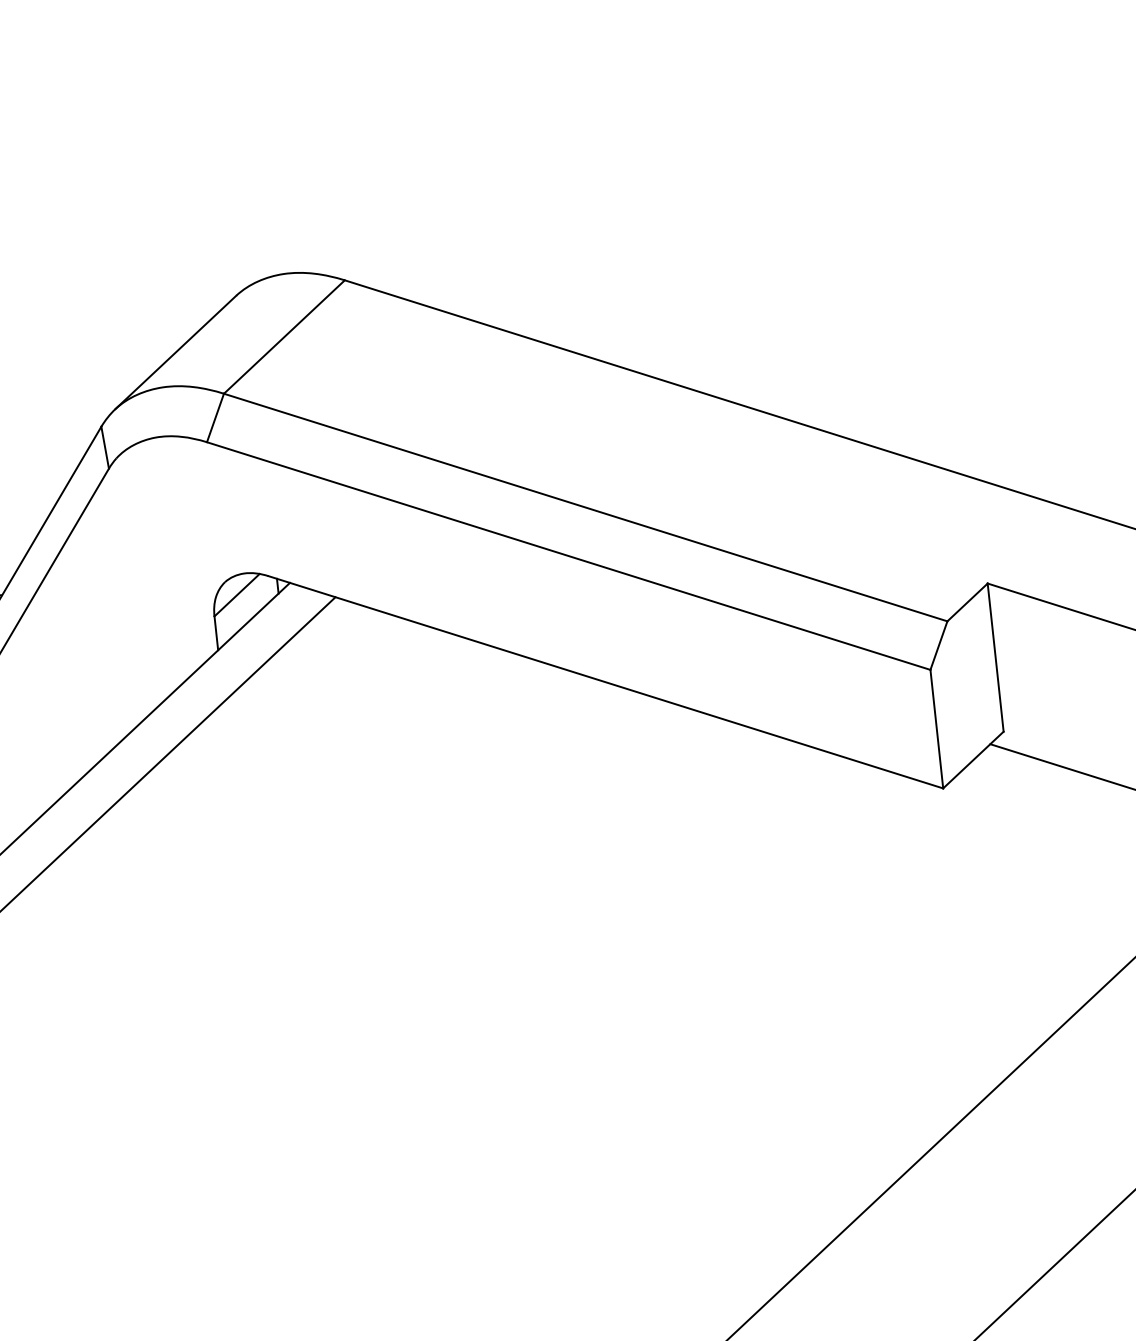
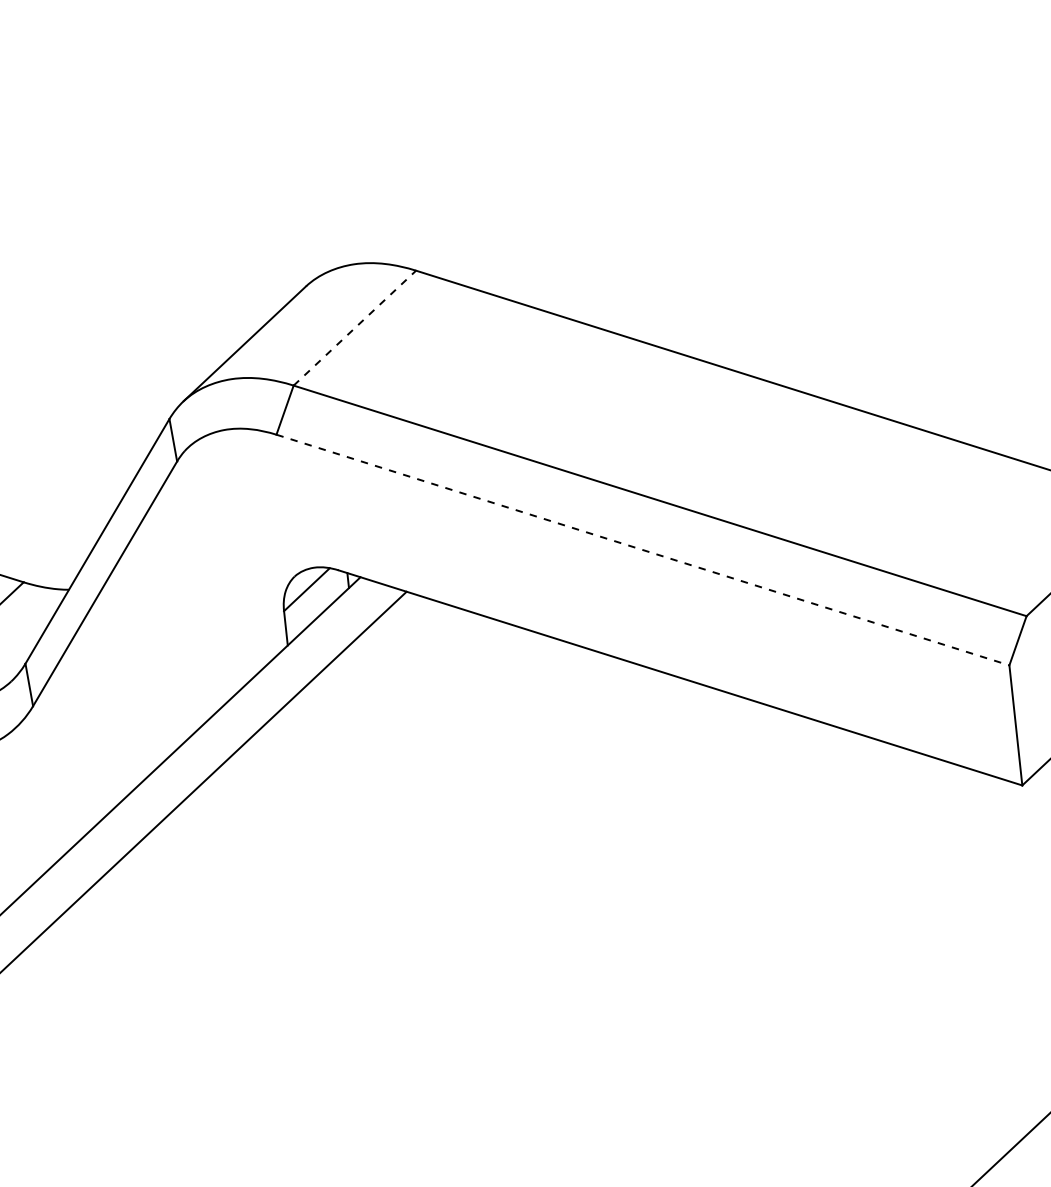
line: (284, 337) -> (354, 328), solid -> dashed
line: (569, 556) -> (643, 550), solid -> dashed

